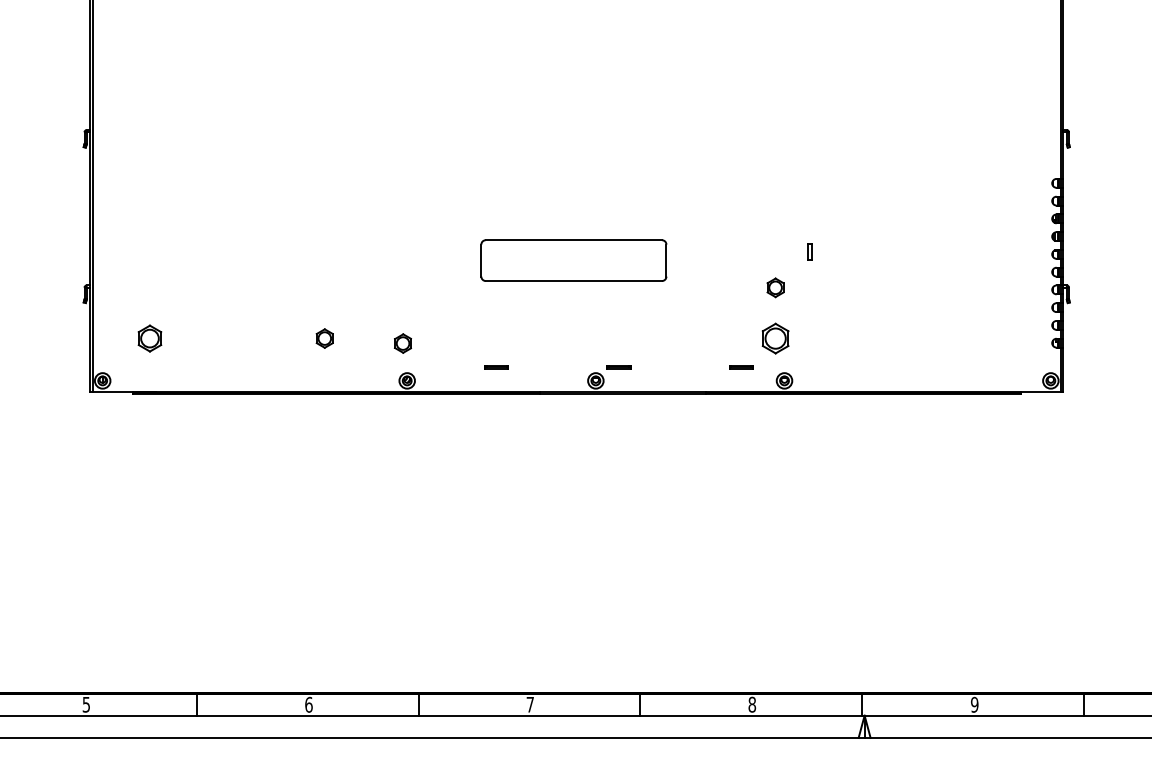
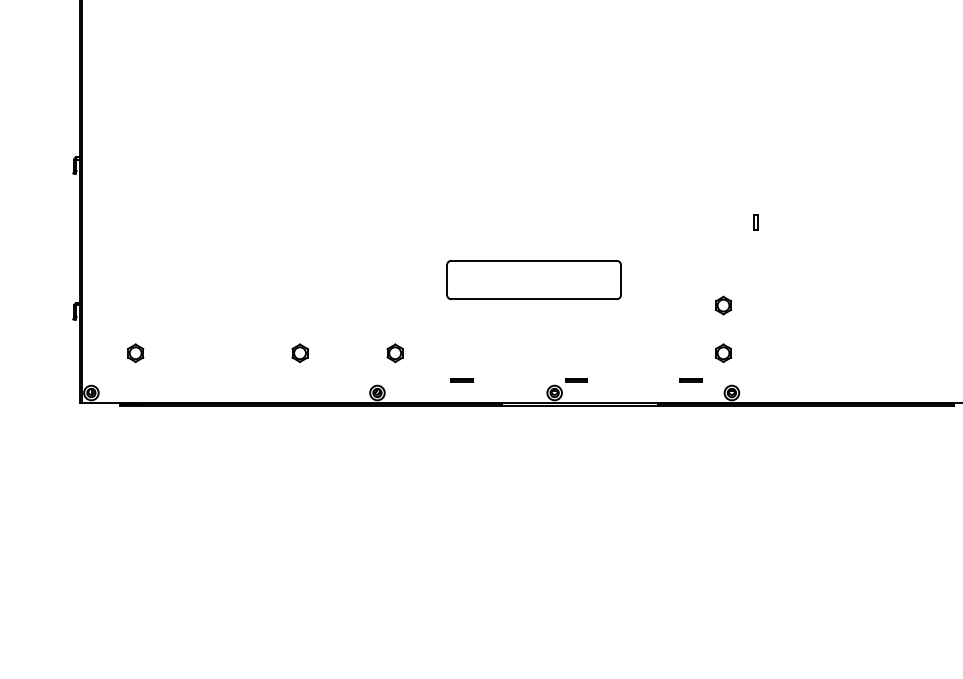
part: (809, 251) -> (755, 221), moved
part: (149, 338) -> (135, 353), size x0.71
part: (775, 338) -> (723, 353), size x0.62
part: (402, 343) -> (394, 353), moved

